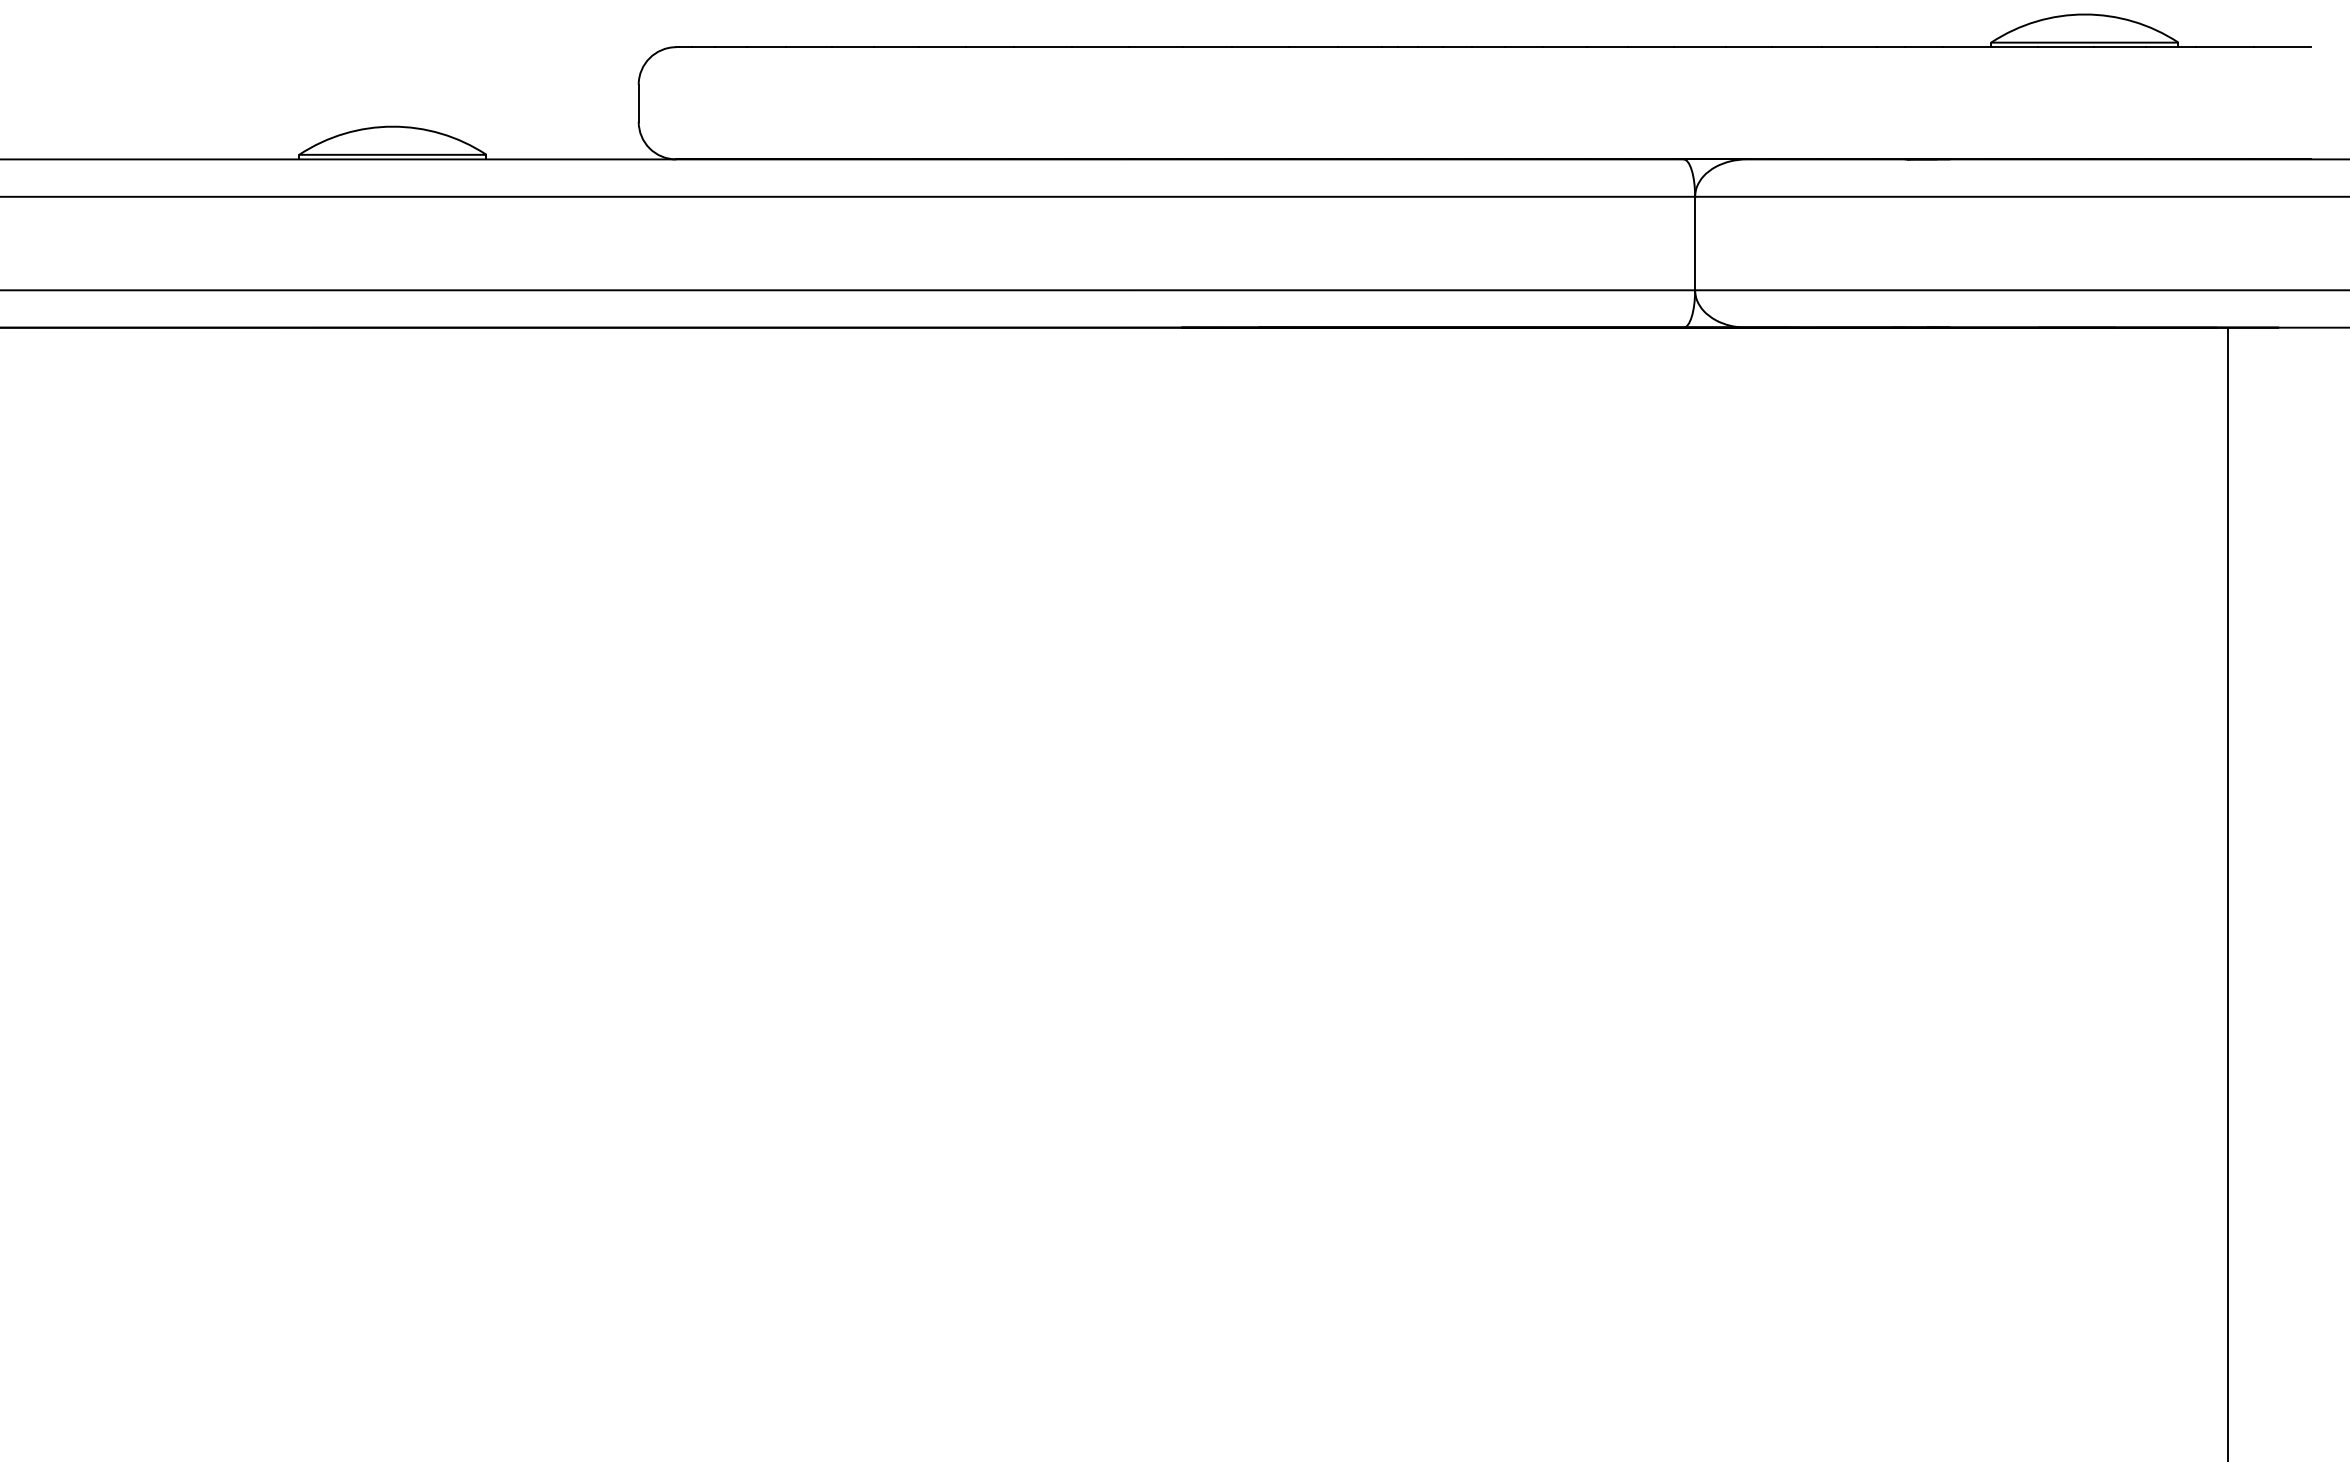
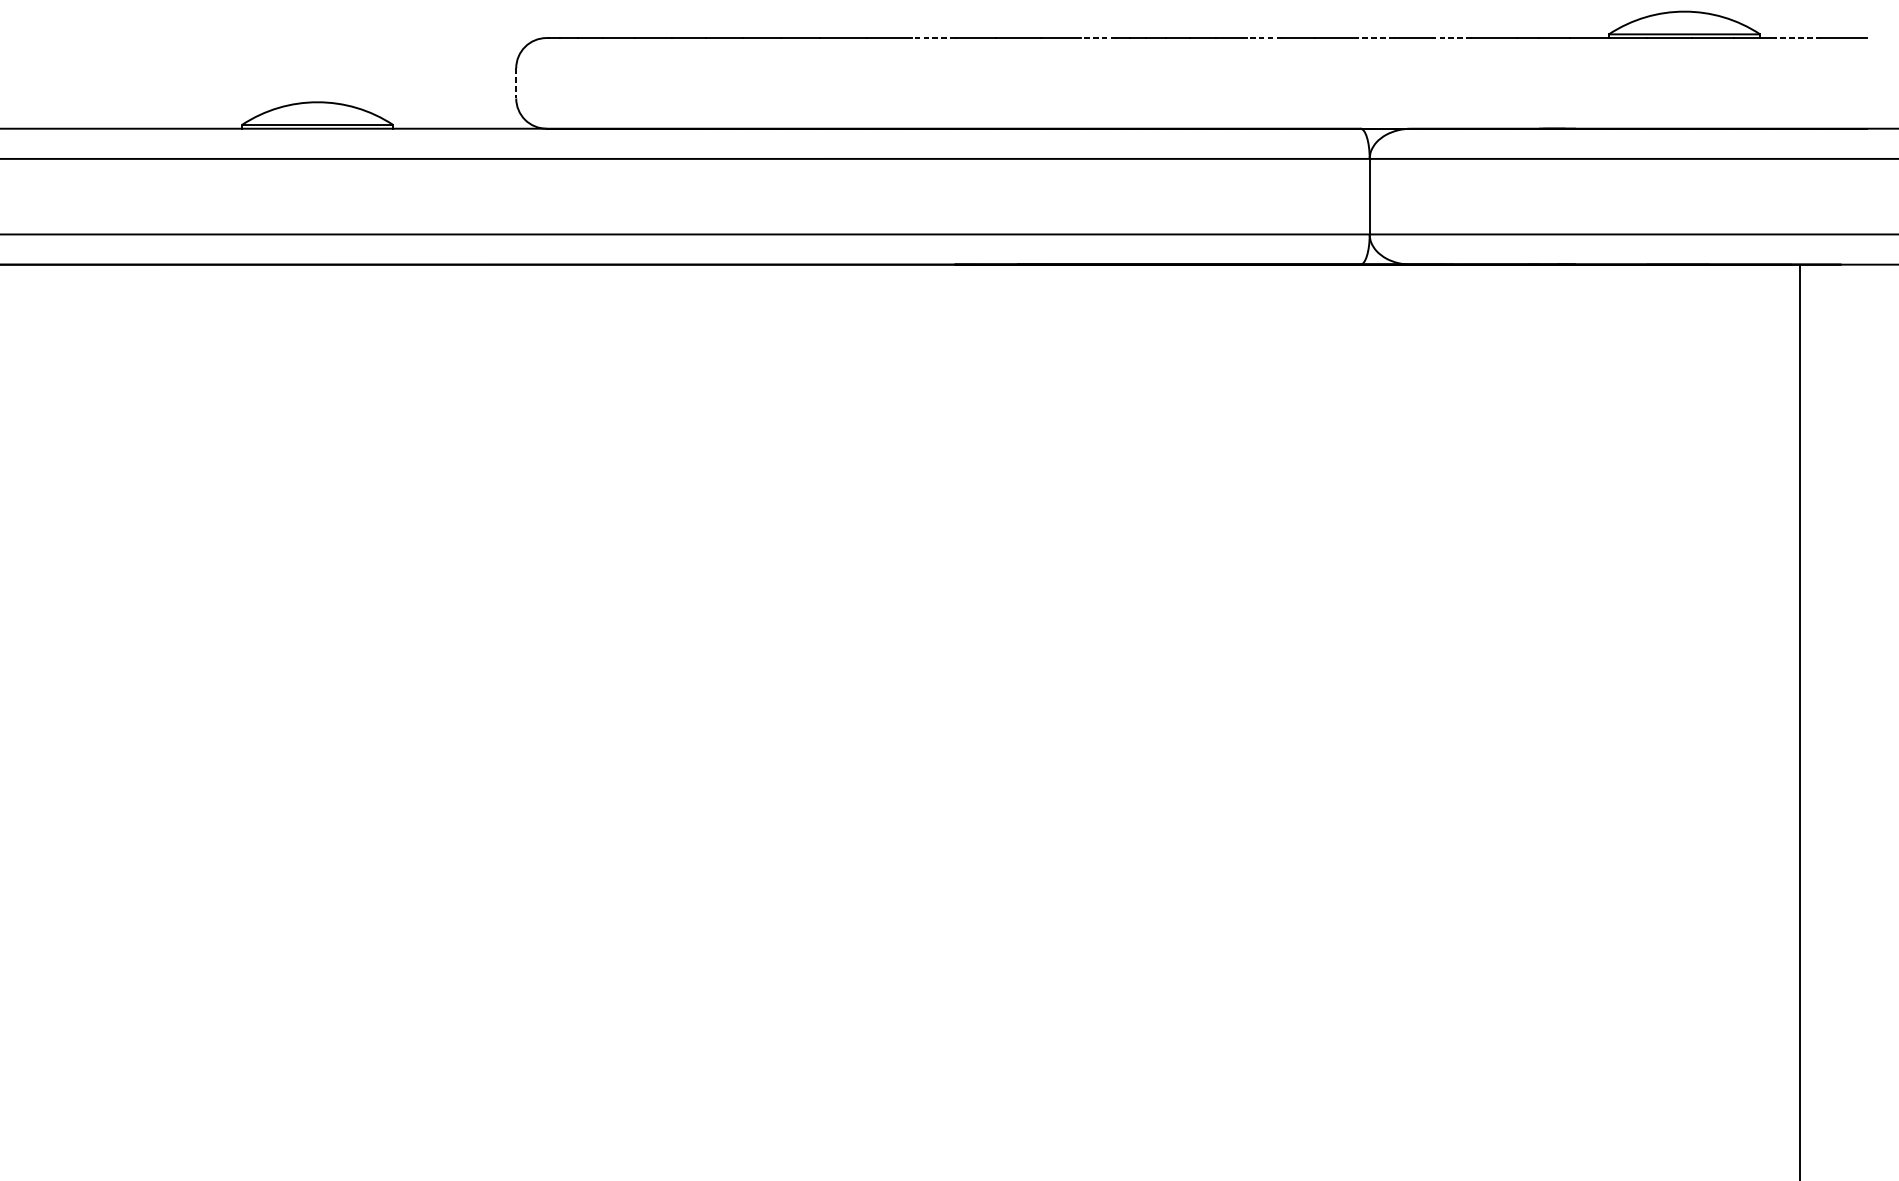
line: (1155, 47) -> (933, 38), solid -> dashed
line: (1359, 47) -> (1098, 38), solid -> dashed
line: (1564, 47) -> (1264, 38), solid -> dashed
line: (1700, 47) -> (1374, 38), solid -> dashed
line: (1796, 47) -> (1451, 38), solid -> dashed
line: (2224, 47) -> (1797, 38), solid -> dashed
line: (638, 103) -> (516, 83), solid -> dashed

